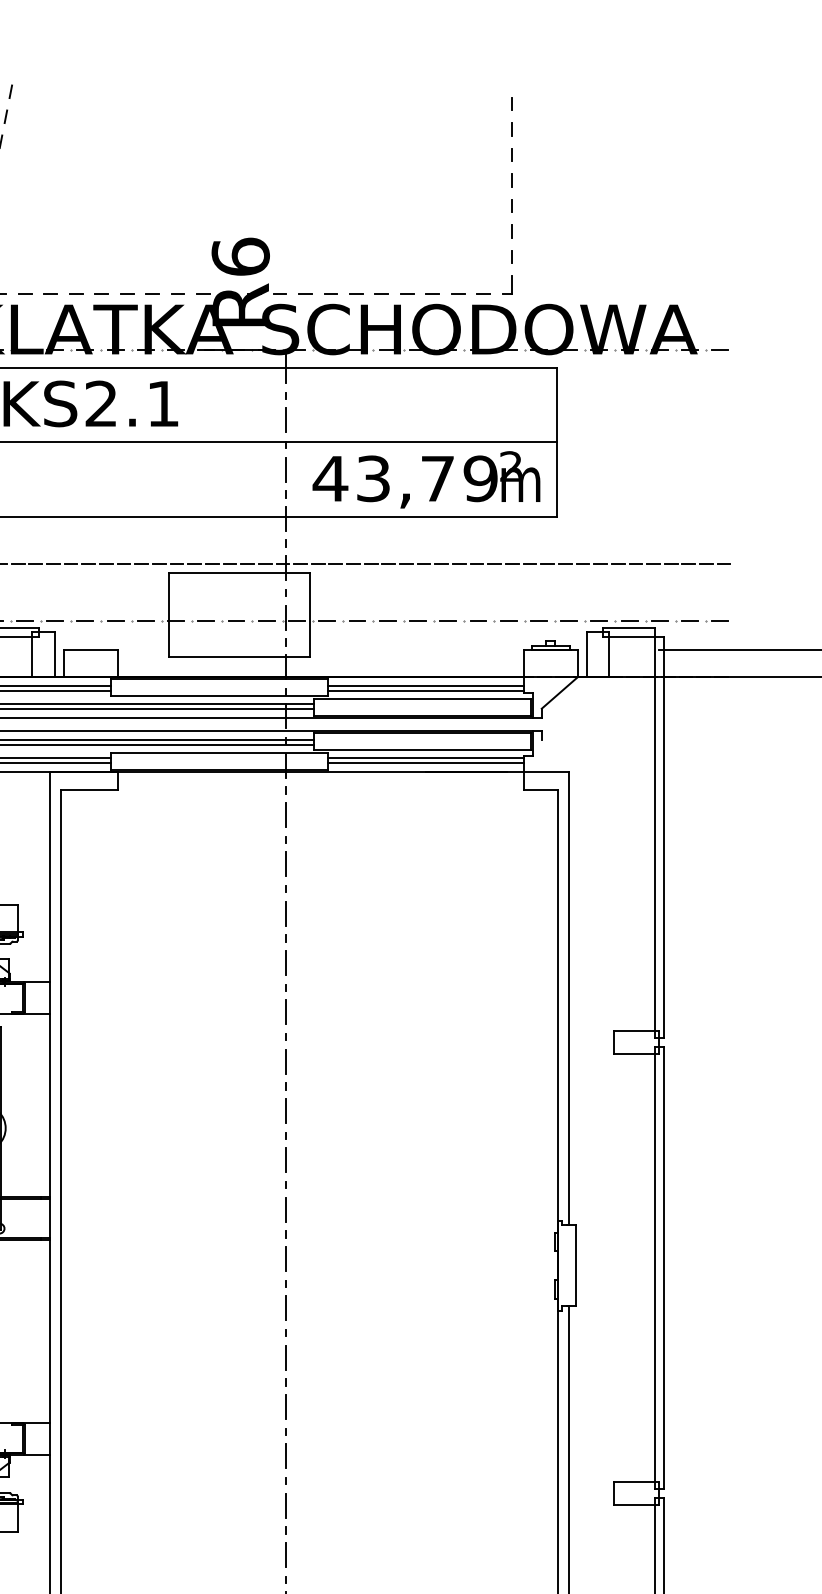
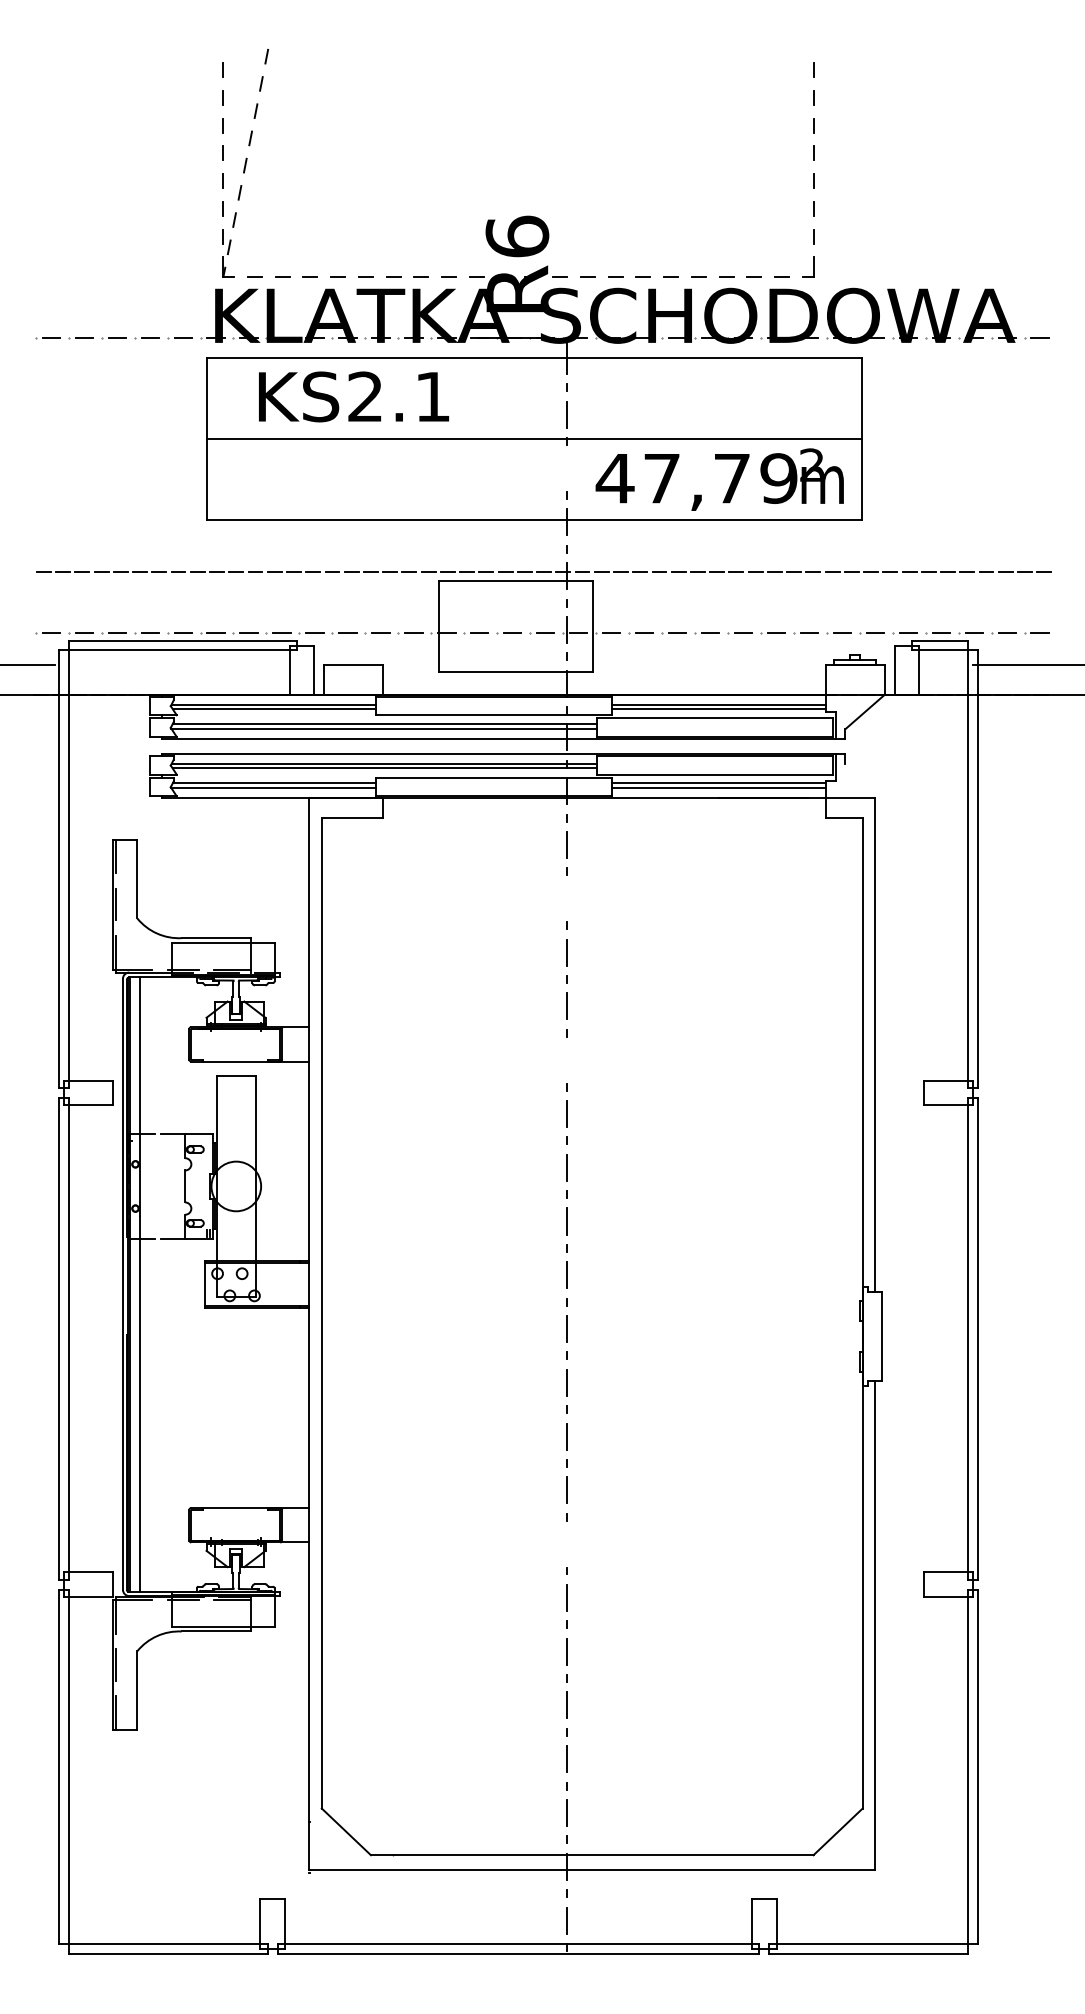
line: (285, 469) -> (566, 468), removed
text: (372, 478) -> (661, 478), 43,79 -> 47,79
line: (285, 864) -> (566, 898), removed
line: (285, 1012) -> (566, 1060), removed
line: (285, 1456) -> (566, 1544), removed

